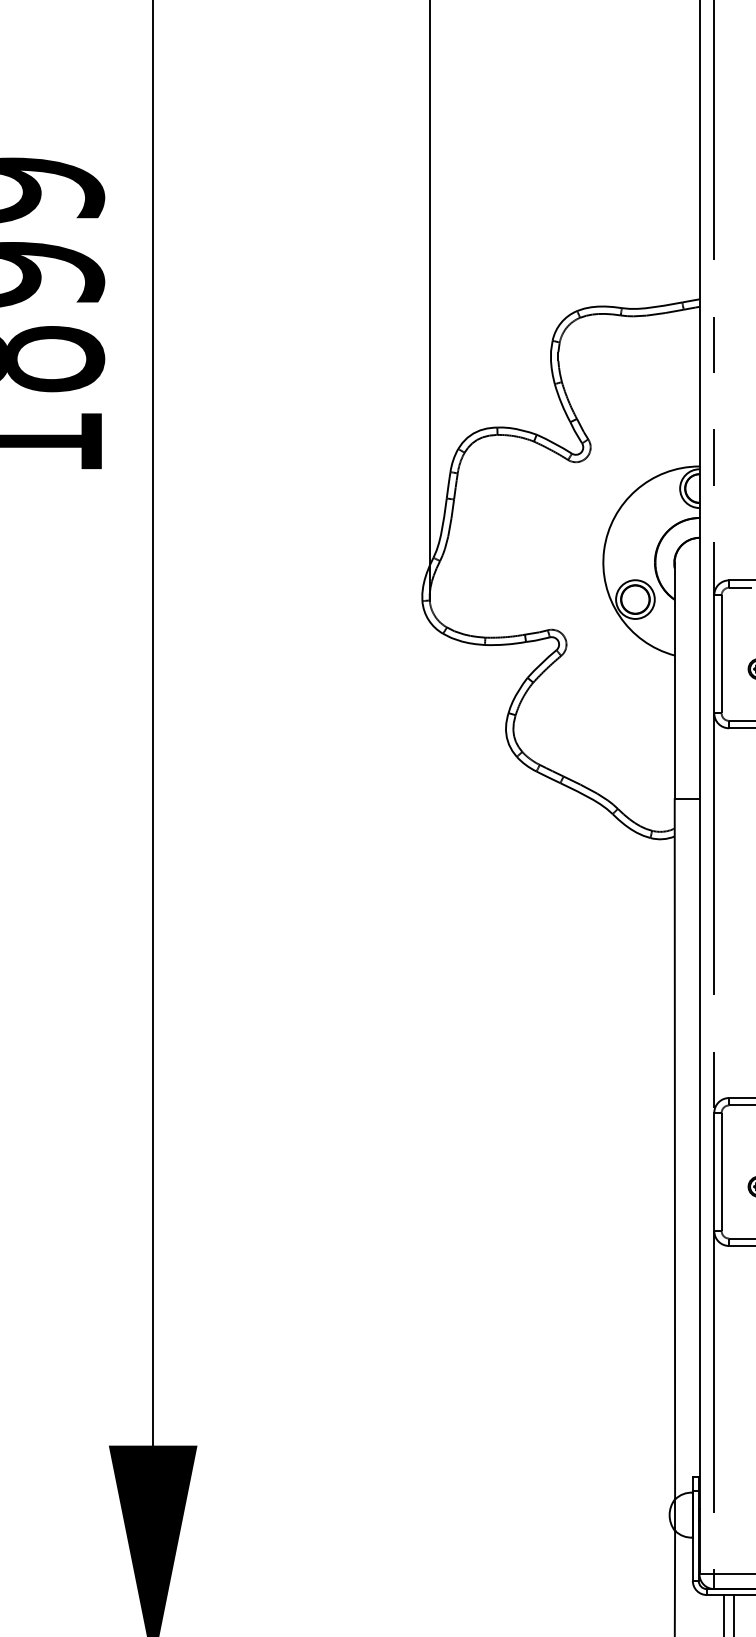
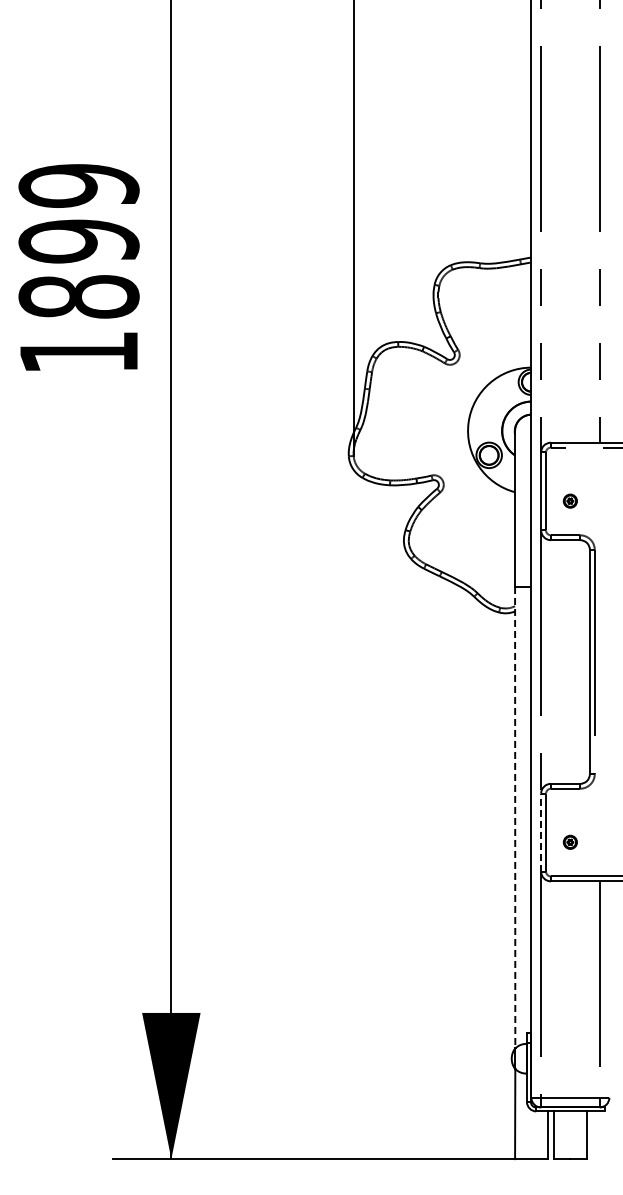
line: (675, 1149) -> (515, 817), solid -> dashed
line: (714, 1171) -> (541, 832), solid -> dashed

